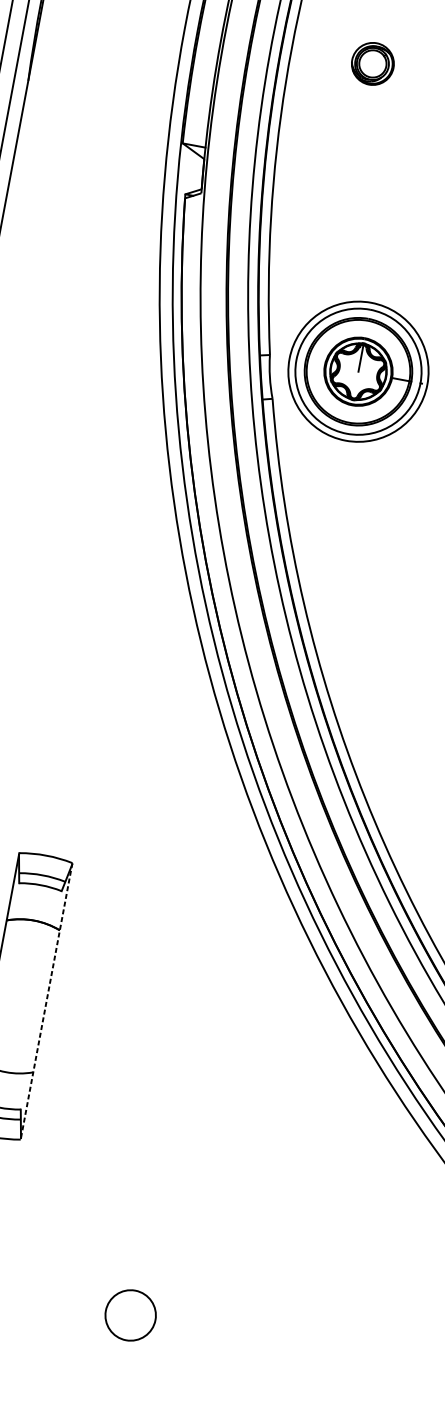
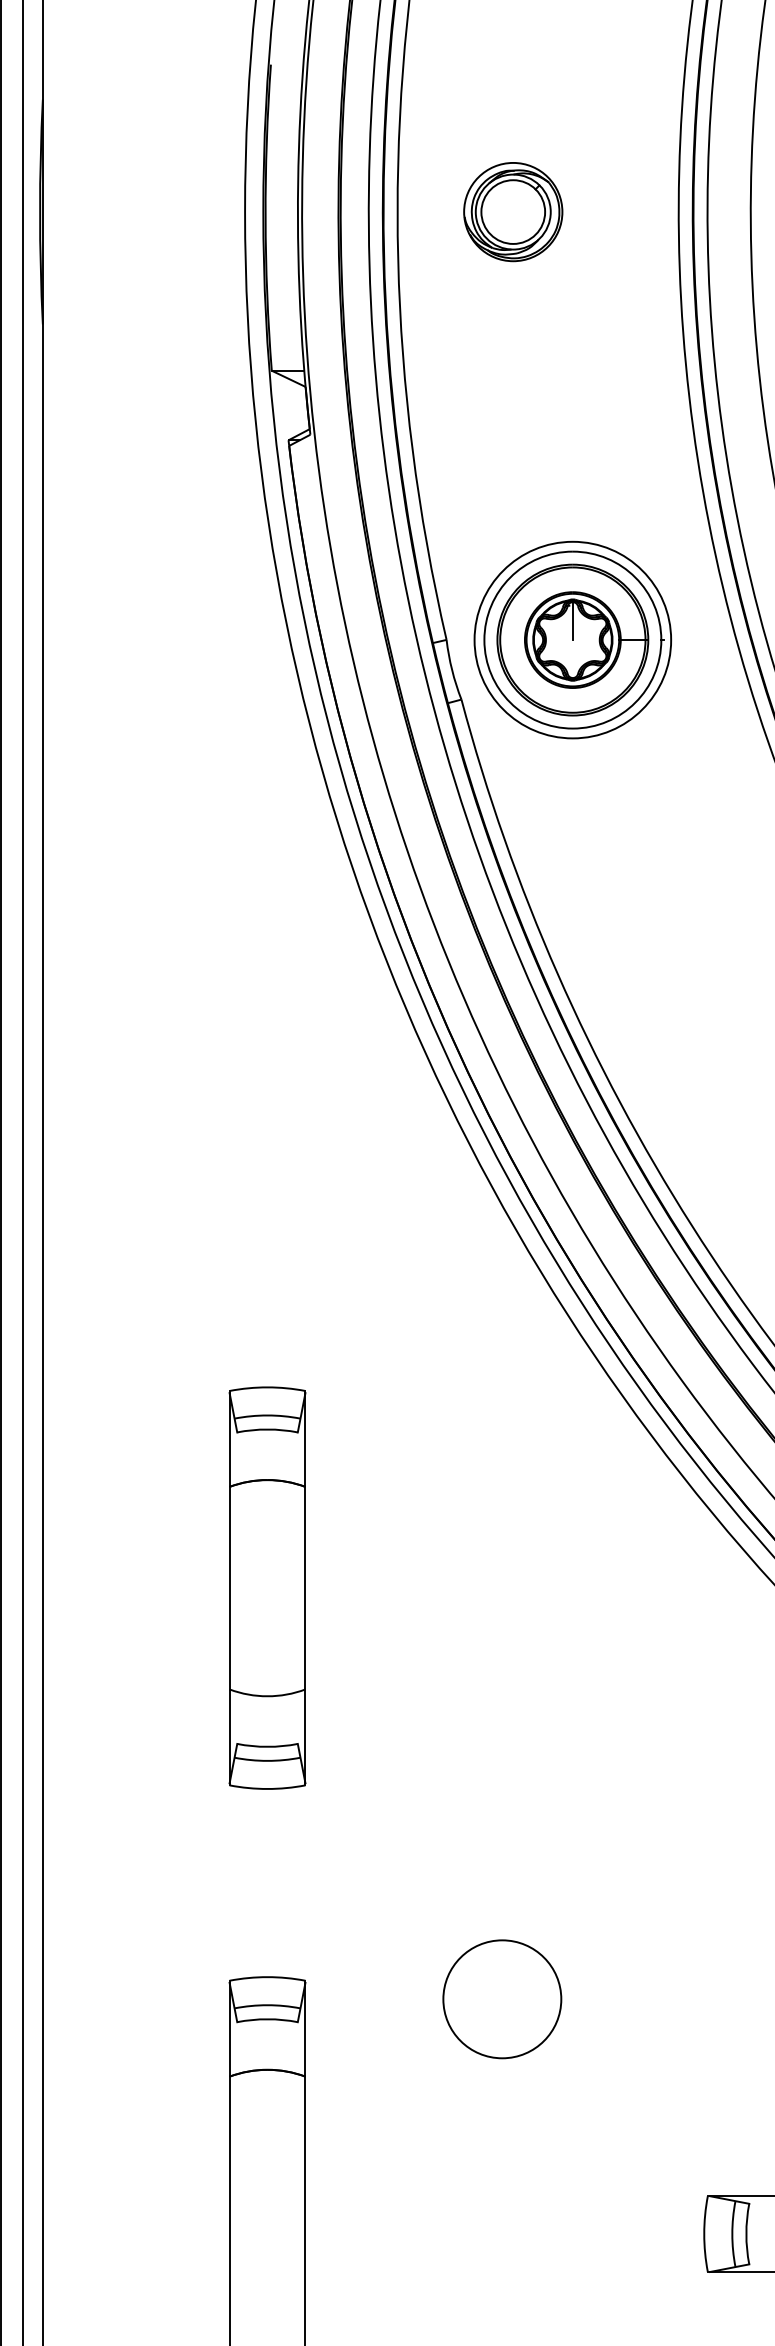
part: (372, 64) -> (513, 212), size x1.67
line: (46, 1001) -> (305, 1588), dashed -> solid
circle: (130, 1315) -> (502, 1999), size x1.67

